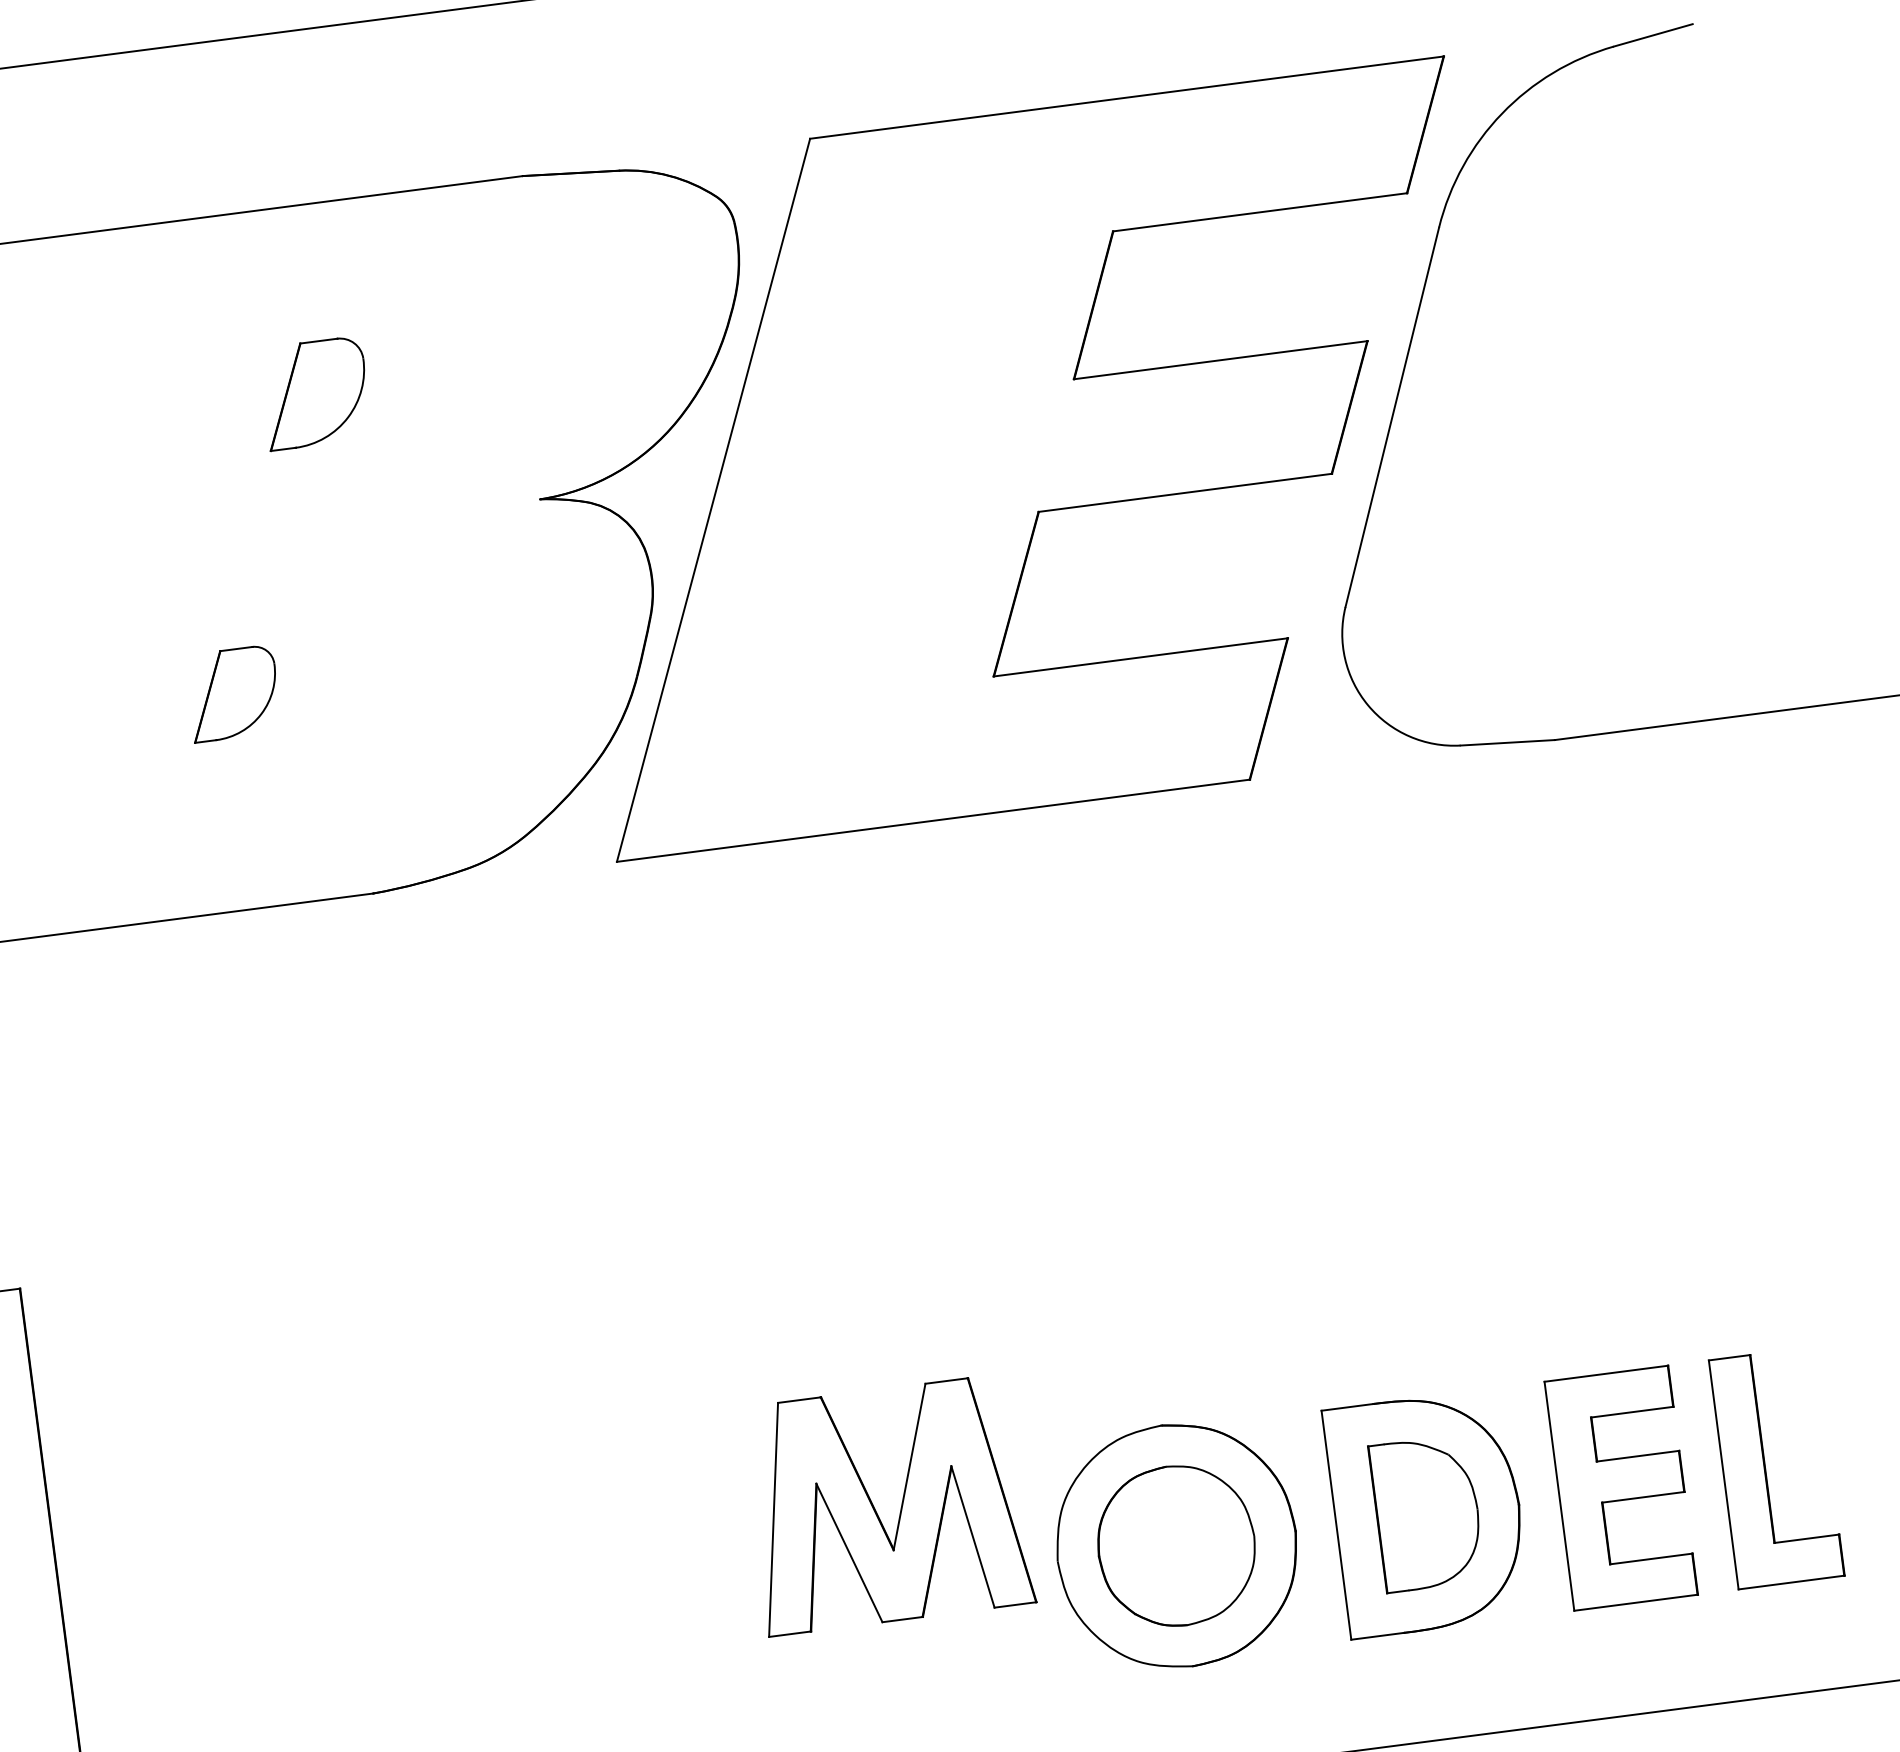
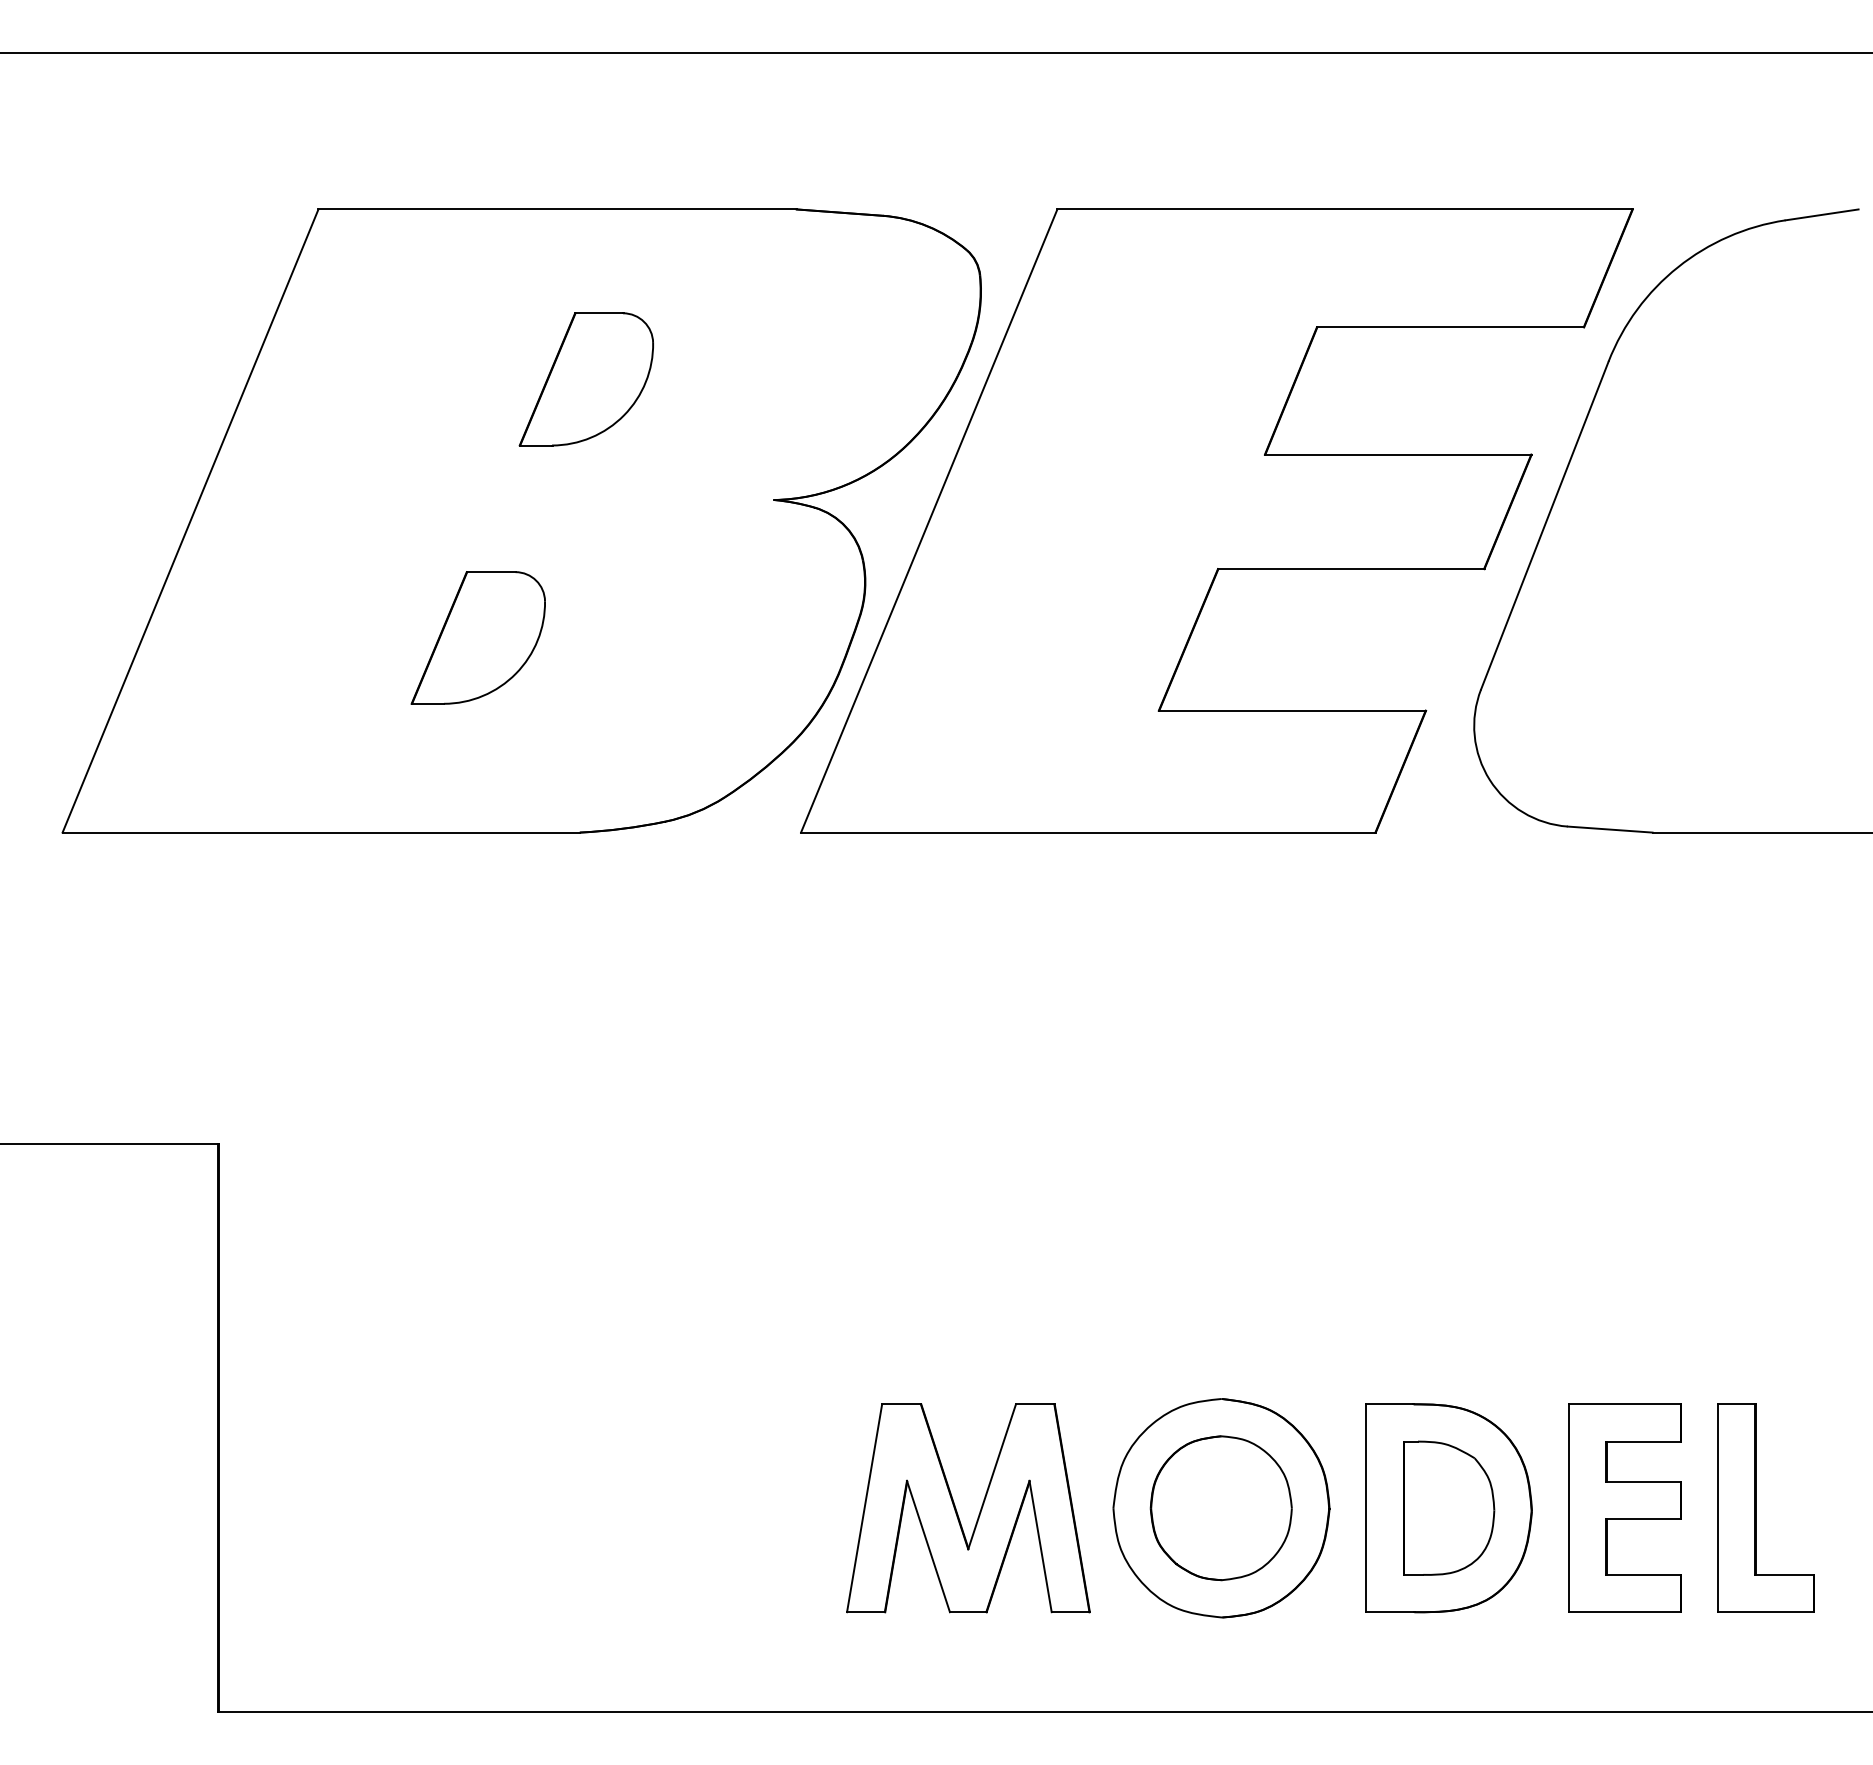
part: (314, 393) -> (585, 379), size x1.43
part: (232, 693) -> (477, 637), size x1.67
part: (876, 1510) -> (957, 1511), moved

